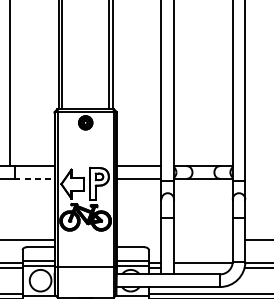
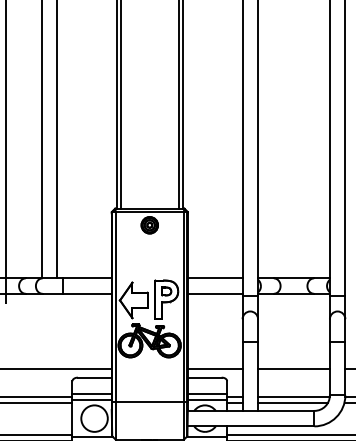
line: (34, 178) -> (87, 293), dashed -> solid
line: (138, 239) -> (214, 368), added
line: (203, 239) -> (293, 368), added
line: (203, 267) -> (293, 402), added

